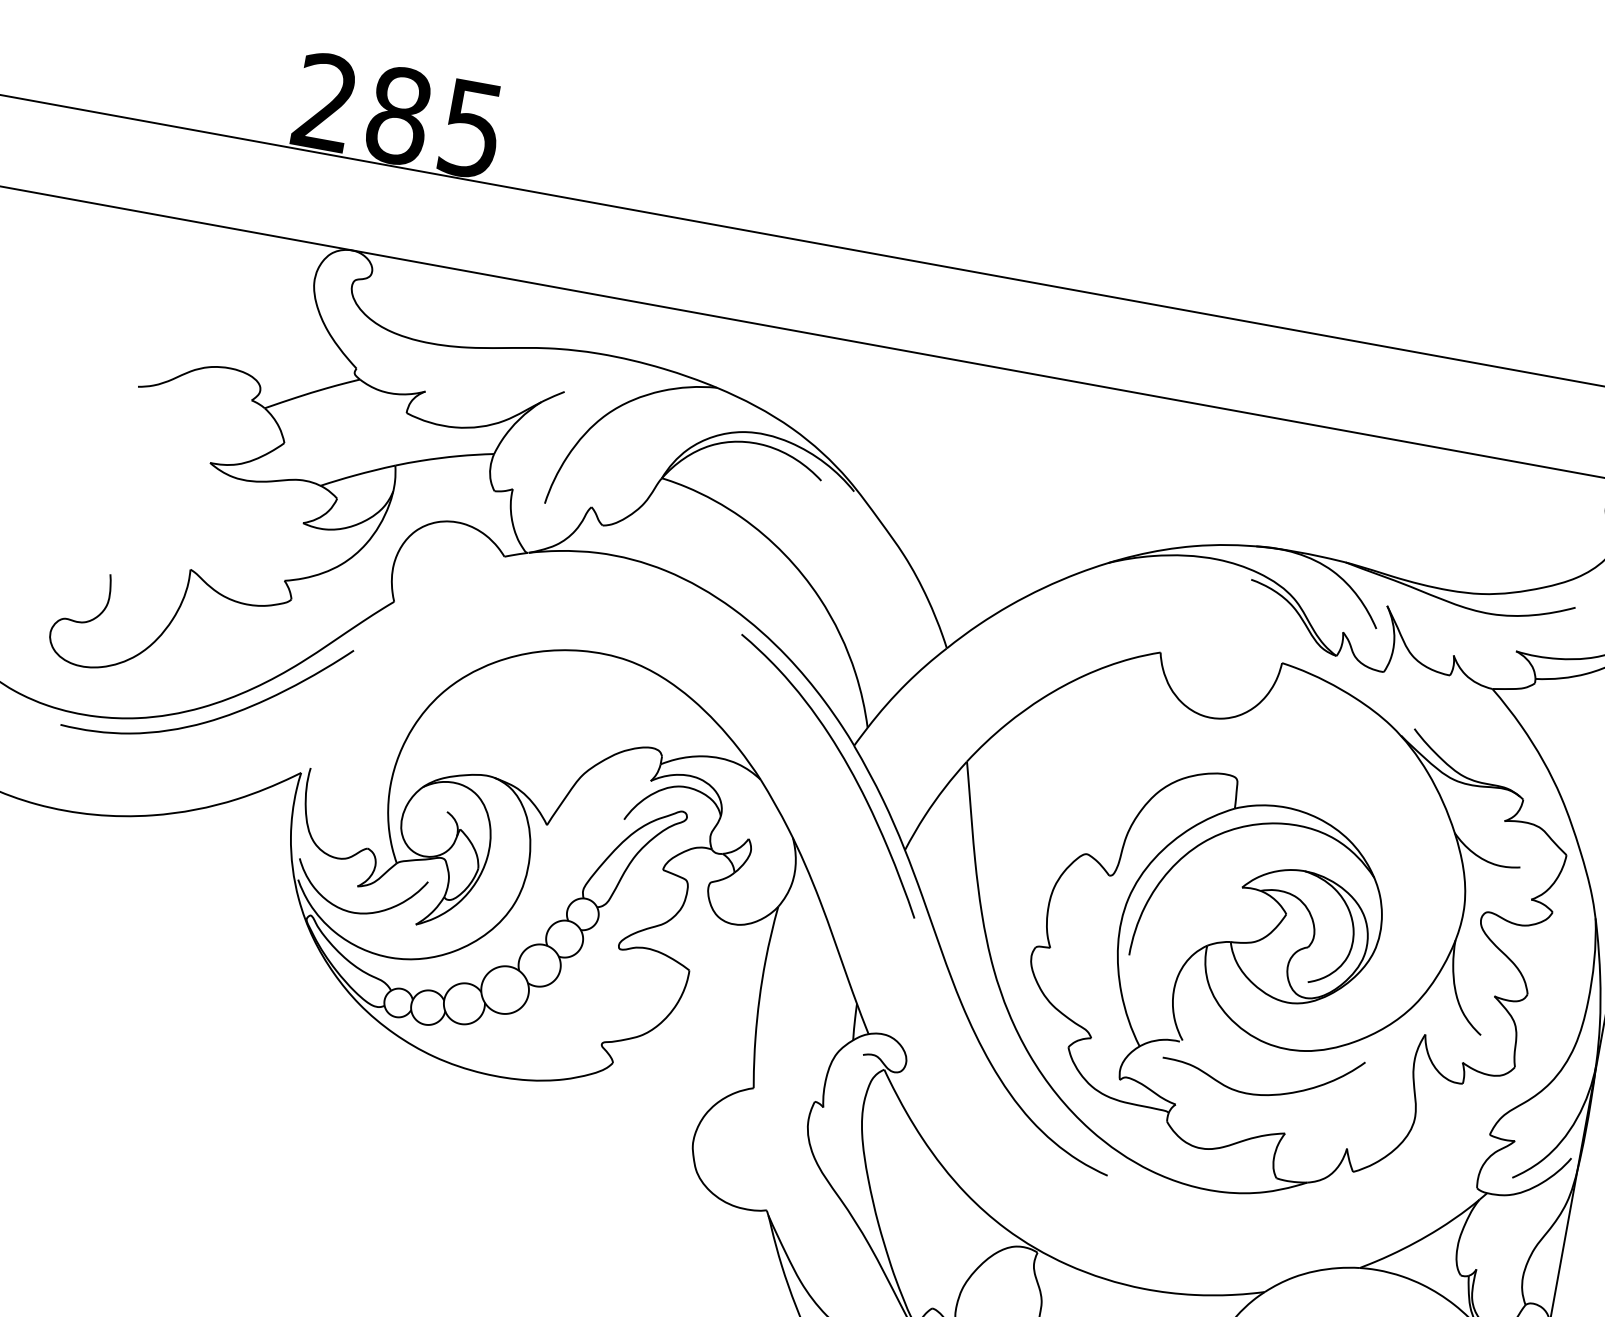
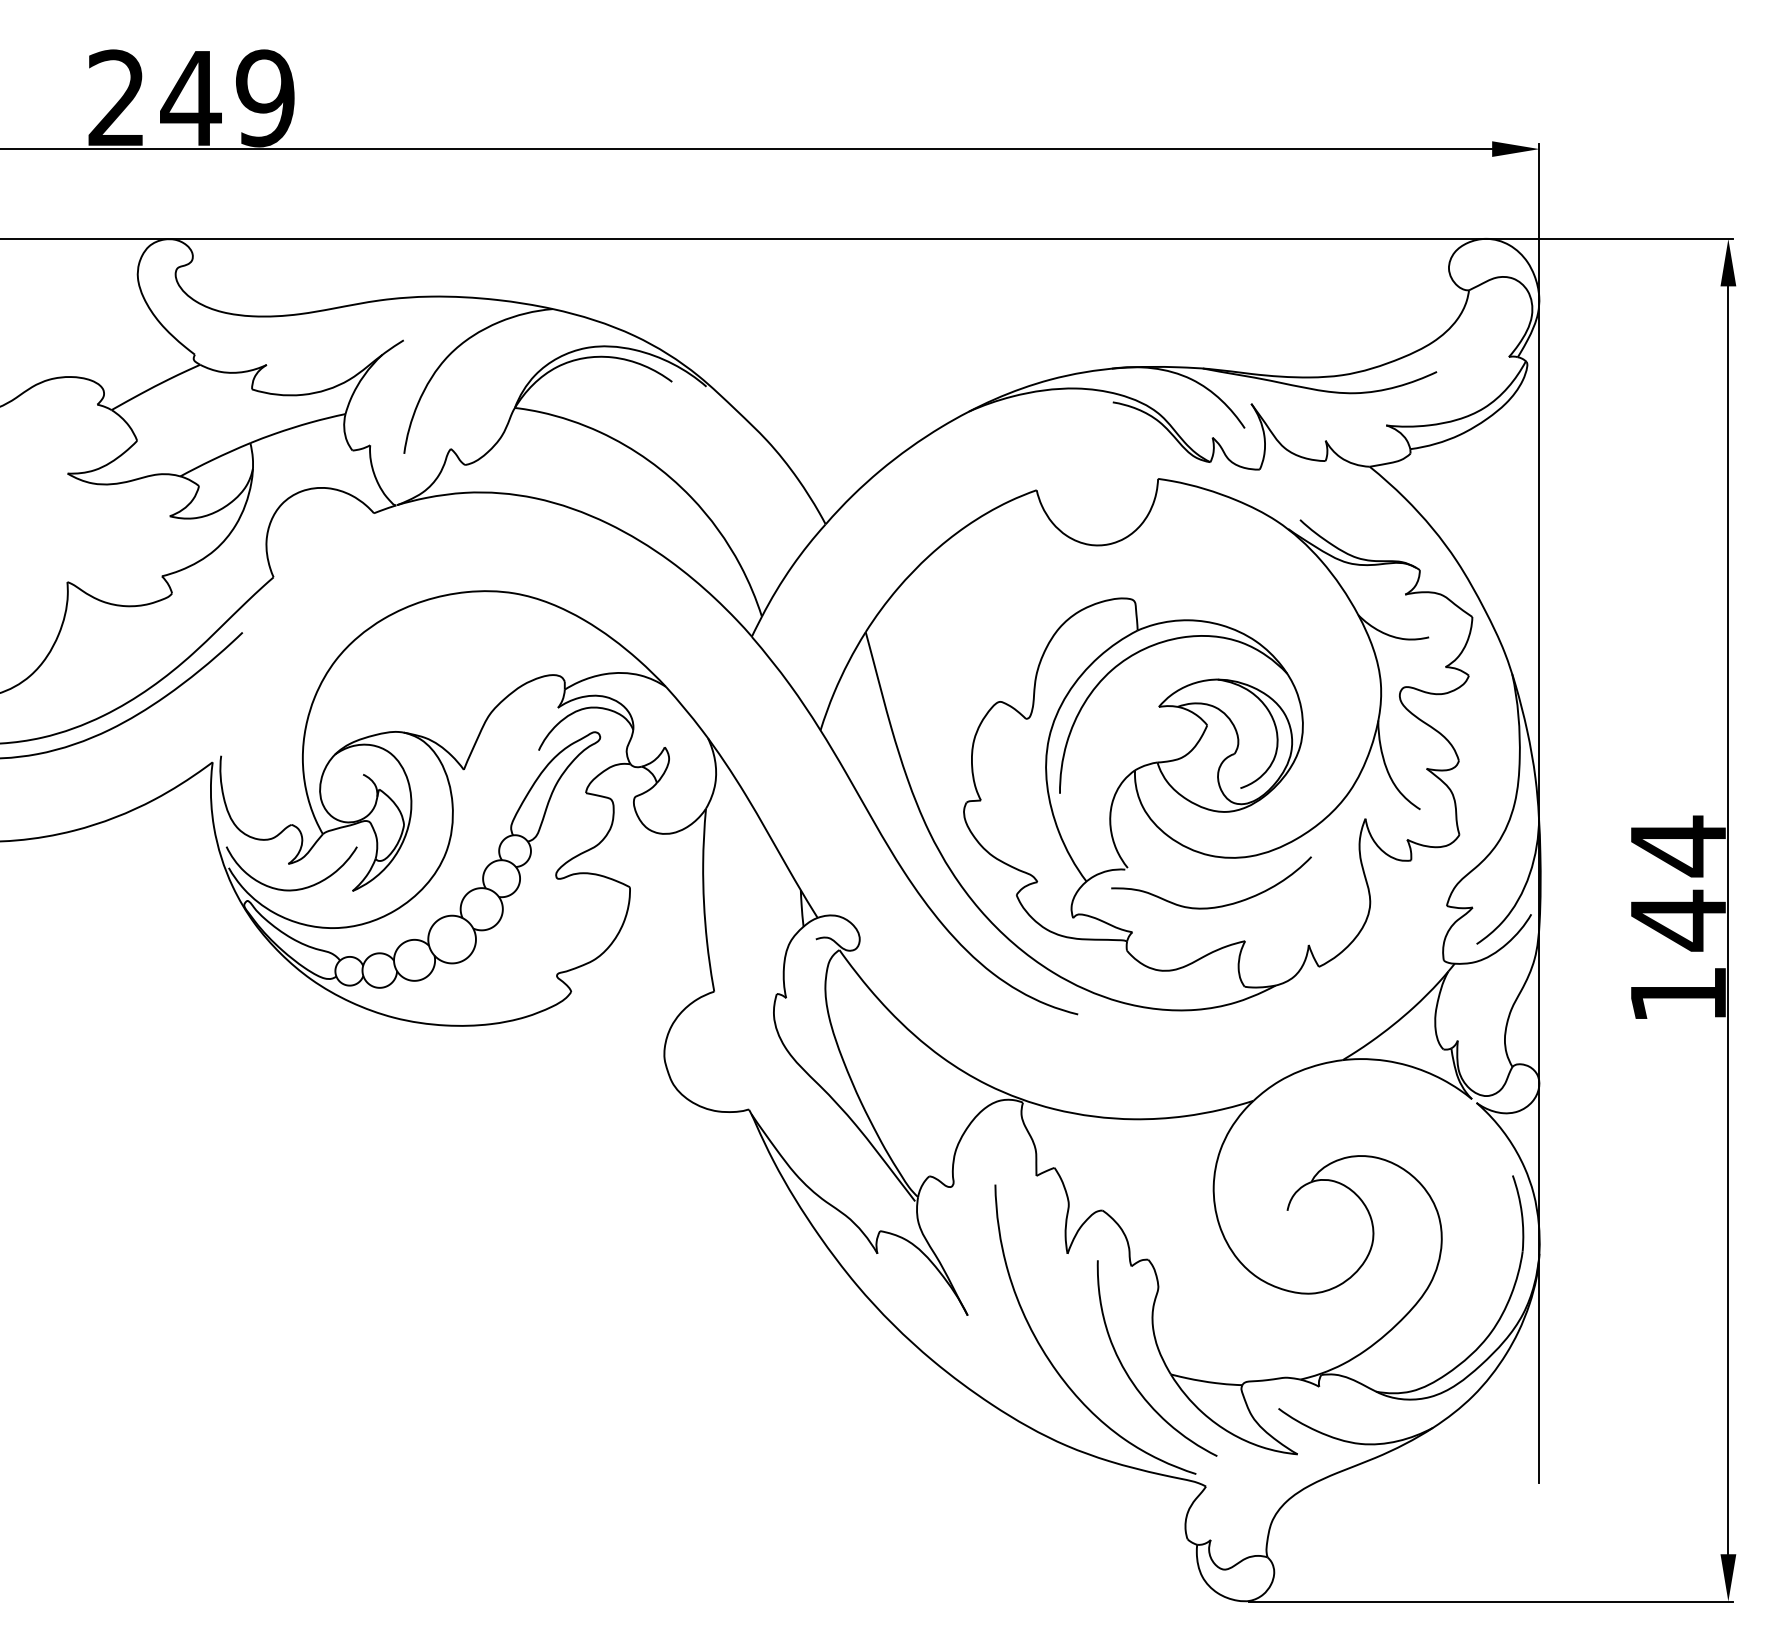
text: (434, 122) -> (227, 98), 285 -> 249
curve: (847, 767) -> (749, 659), removed

